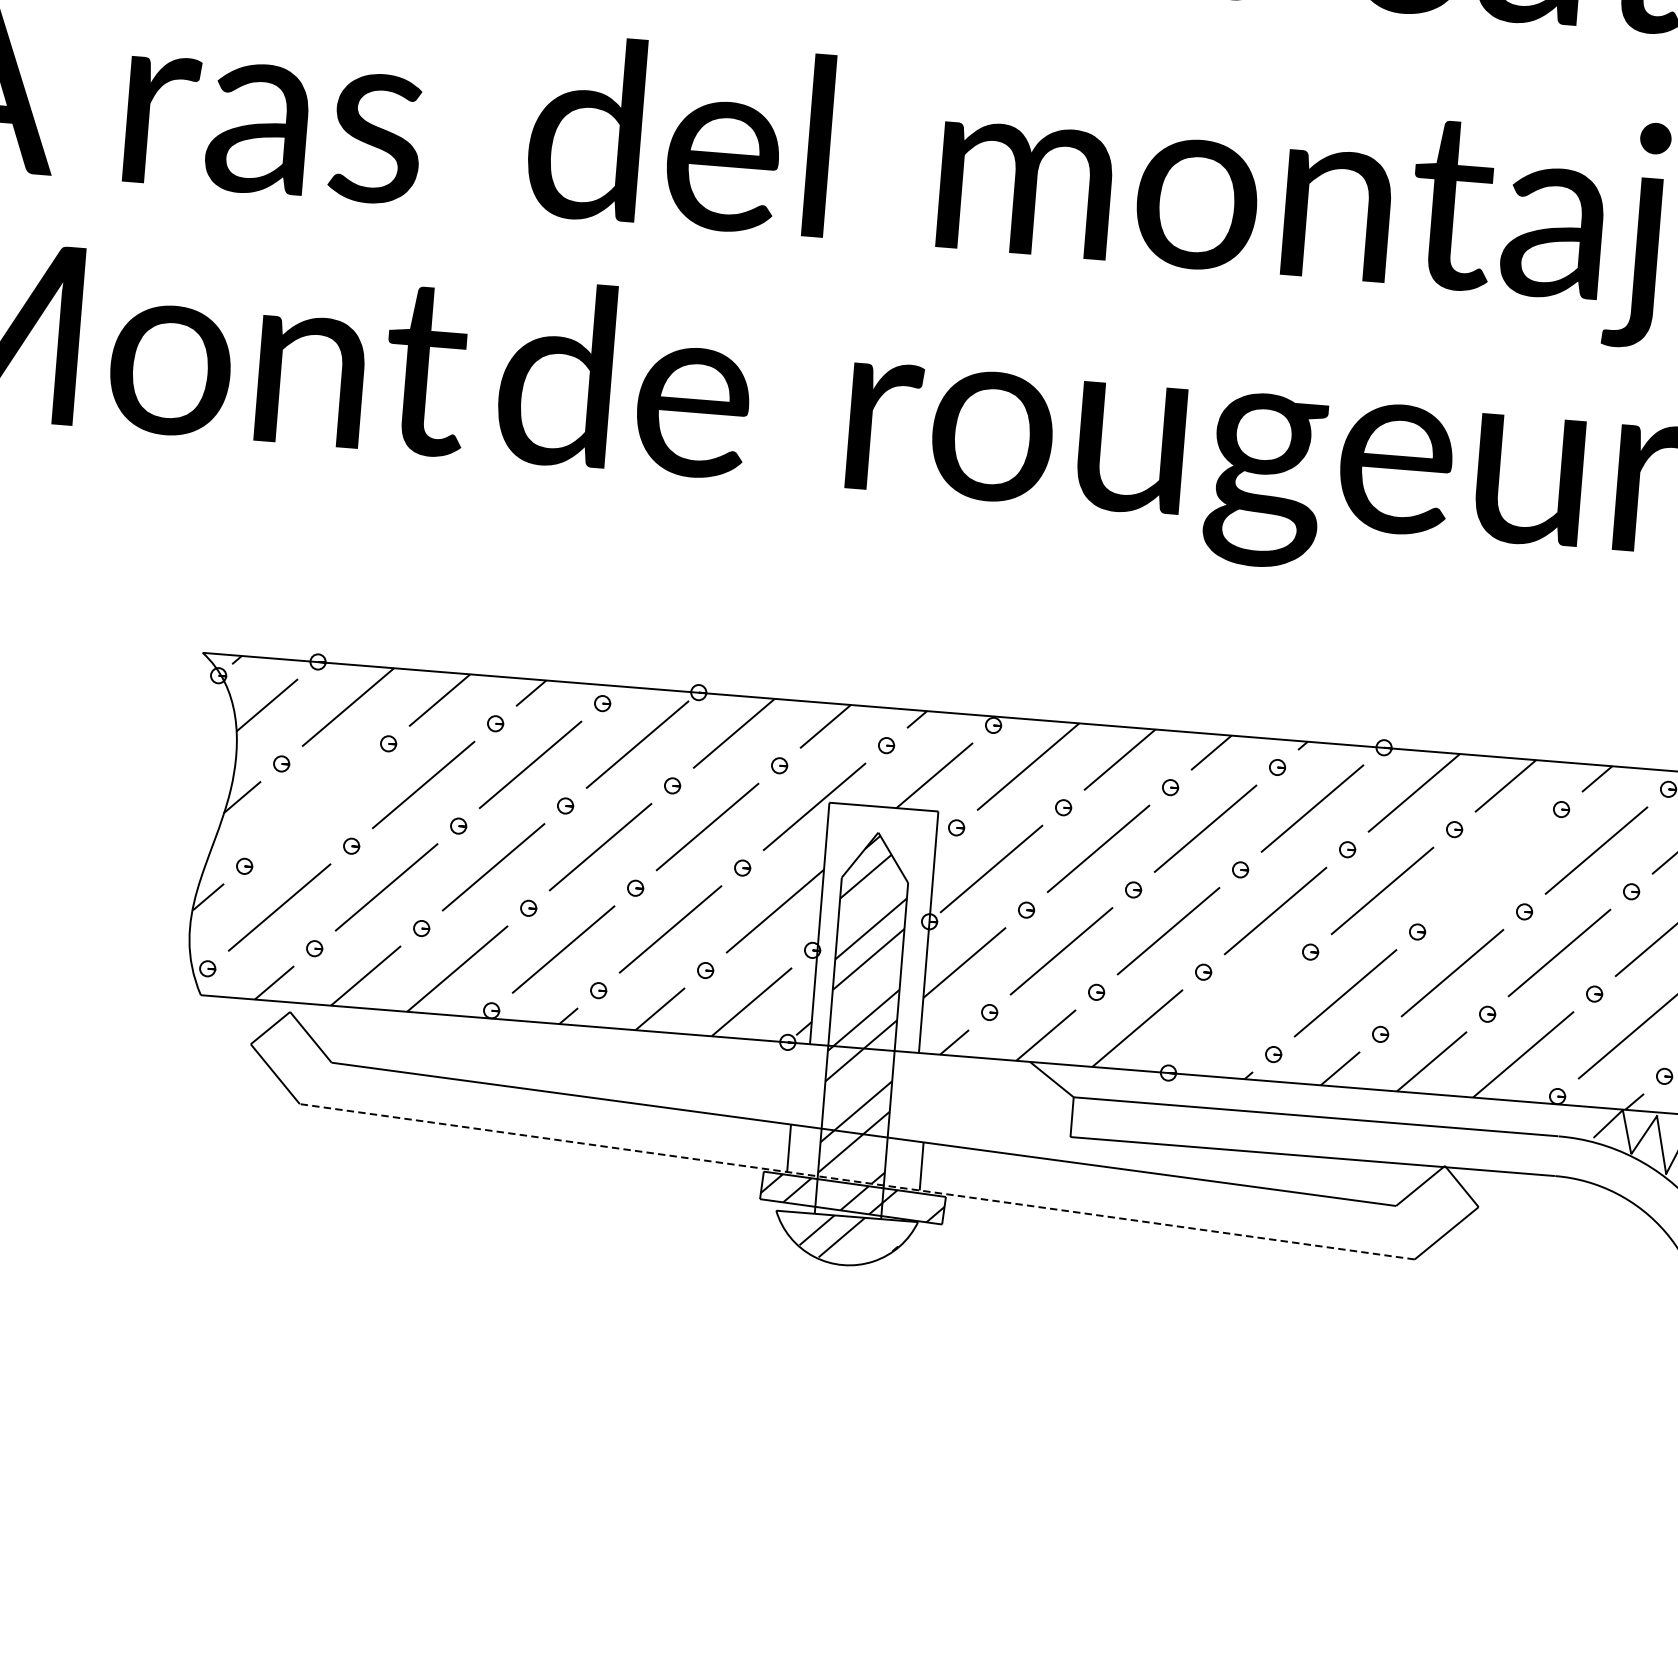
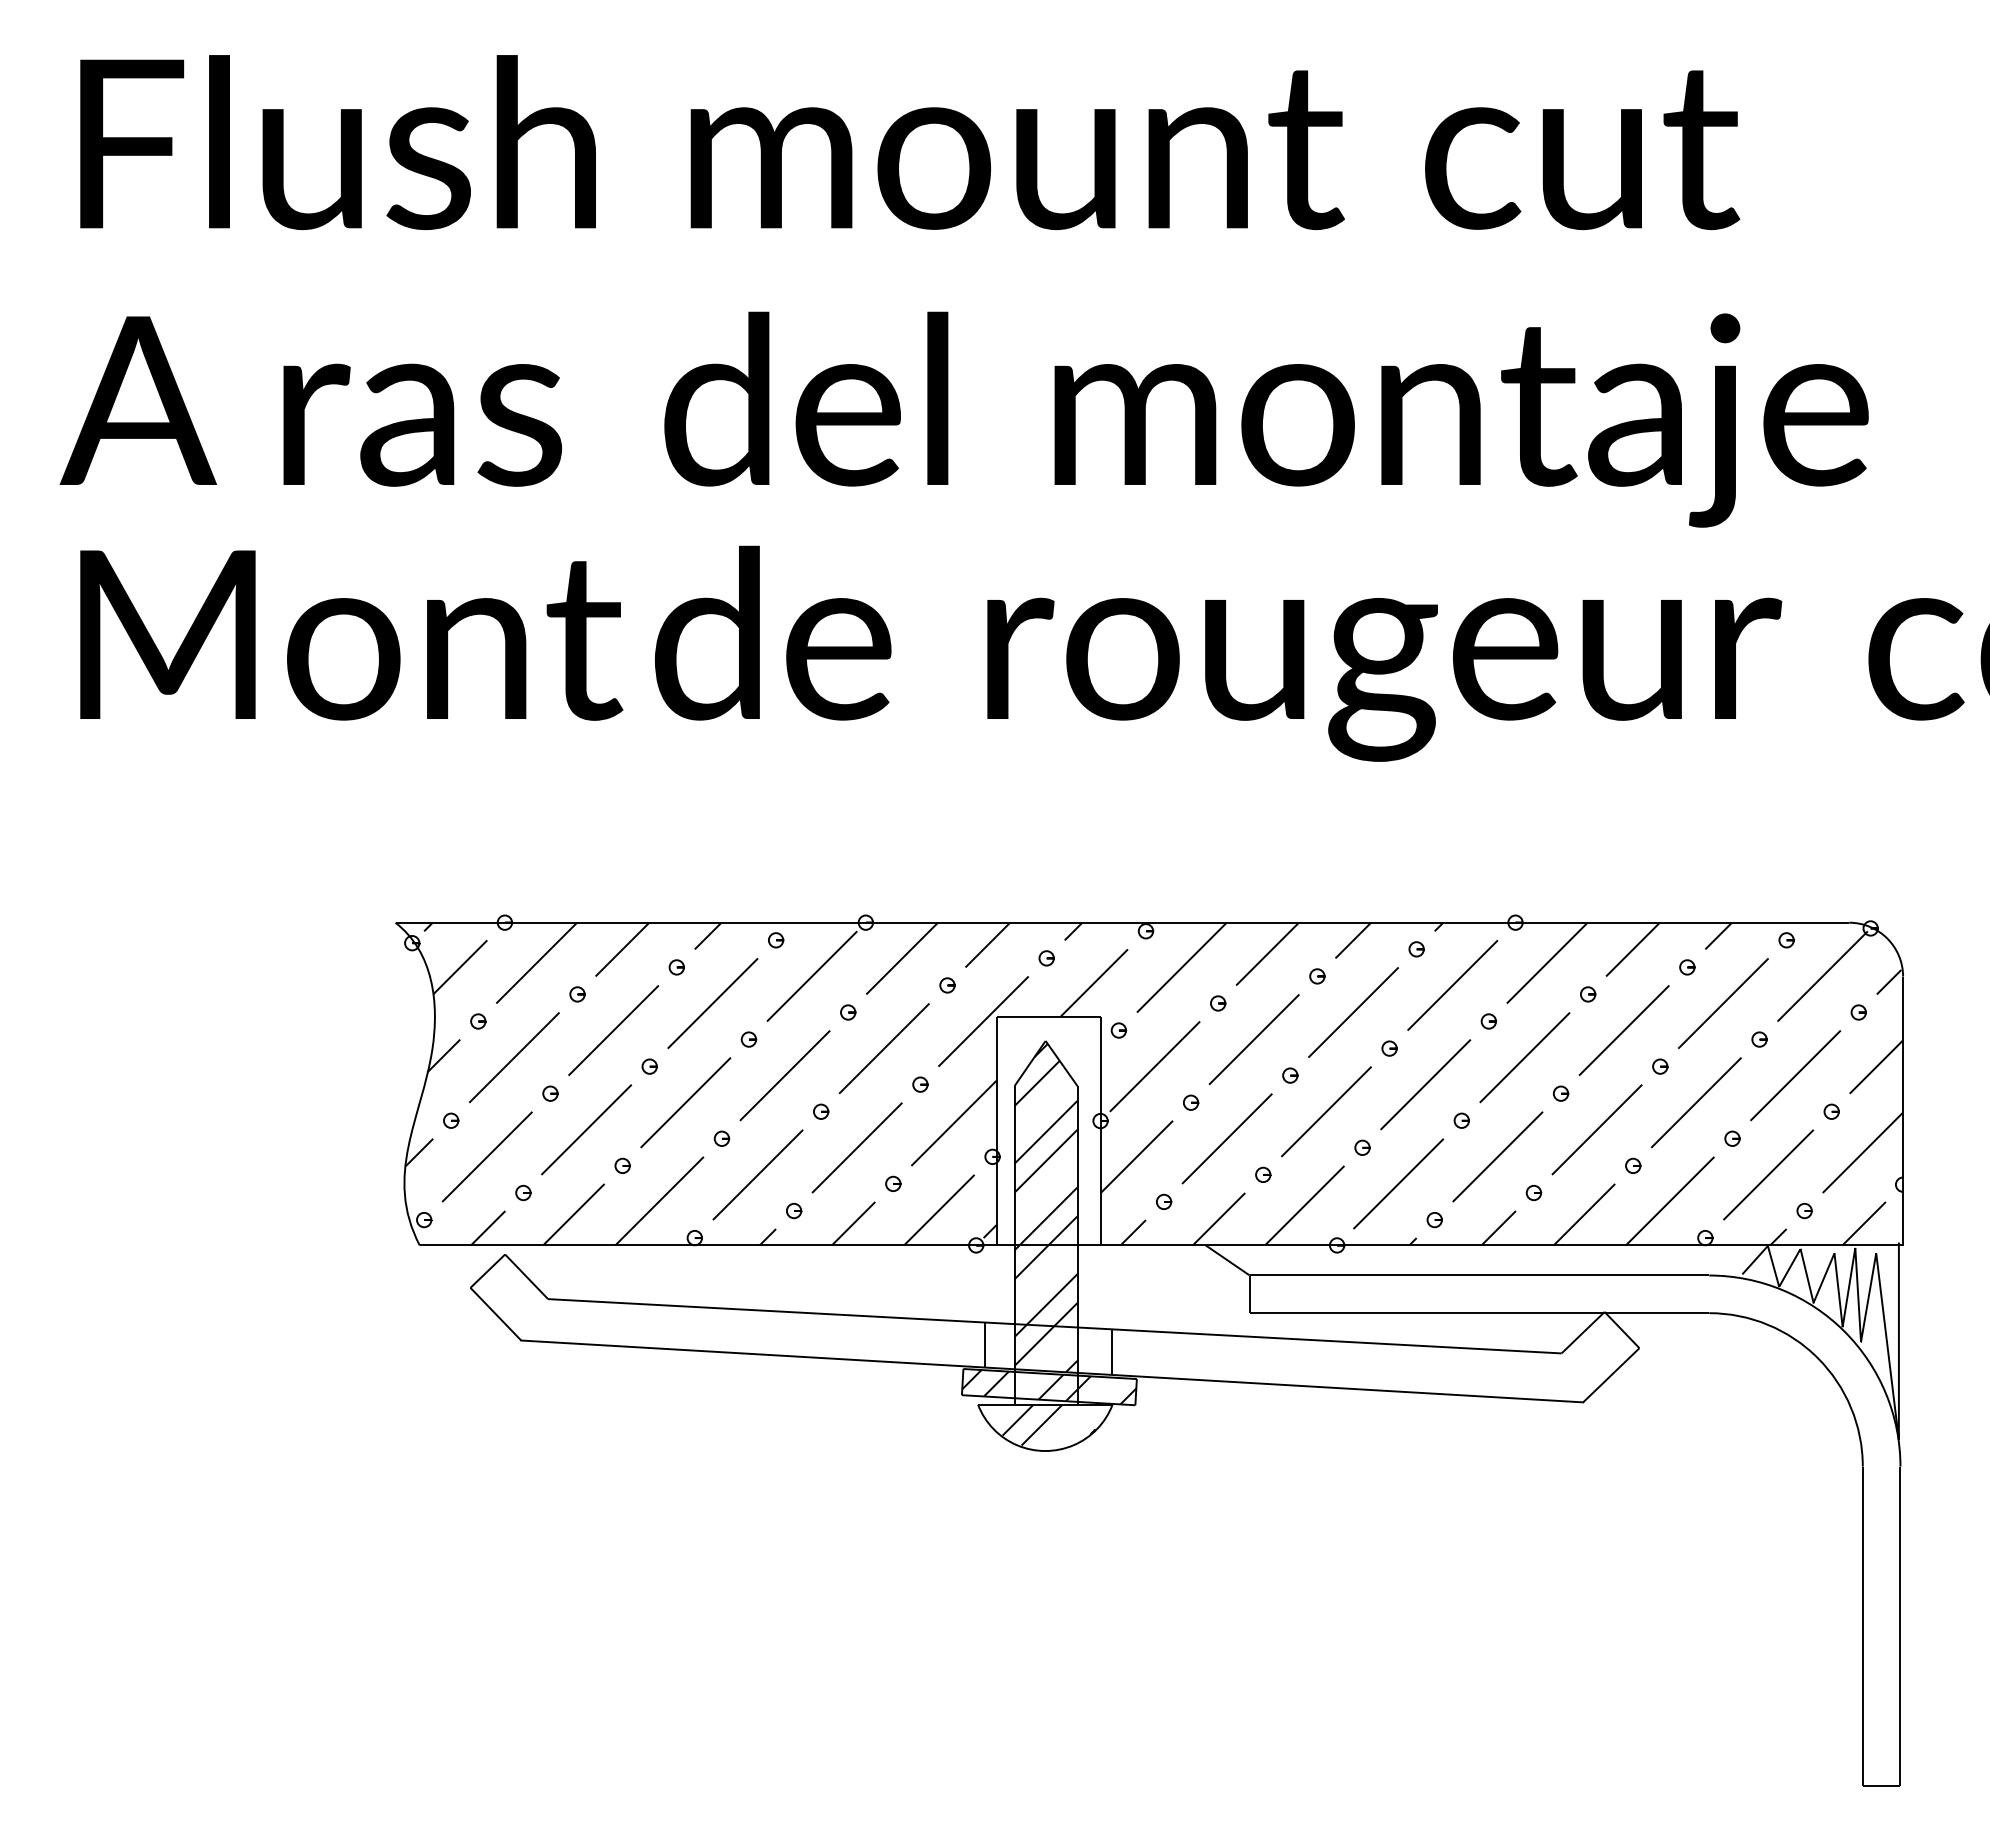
line: (316, 804) -> (514, 1057), added
line: (1488, 870) -> (1623, 1030), added
line: (1238, 1012) -> (1398, 1183), added
line: (857, 1181) -> (1052, 1371), dashed -> solid

